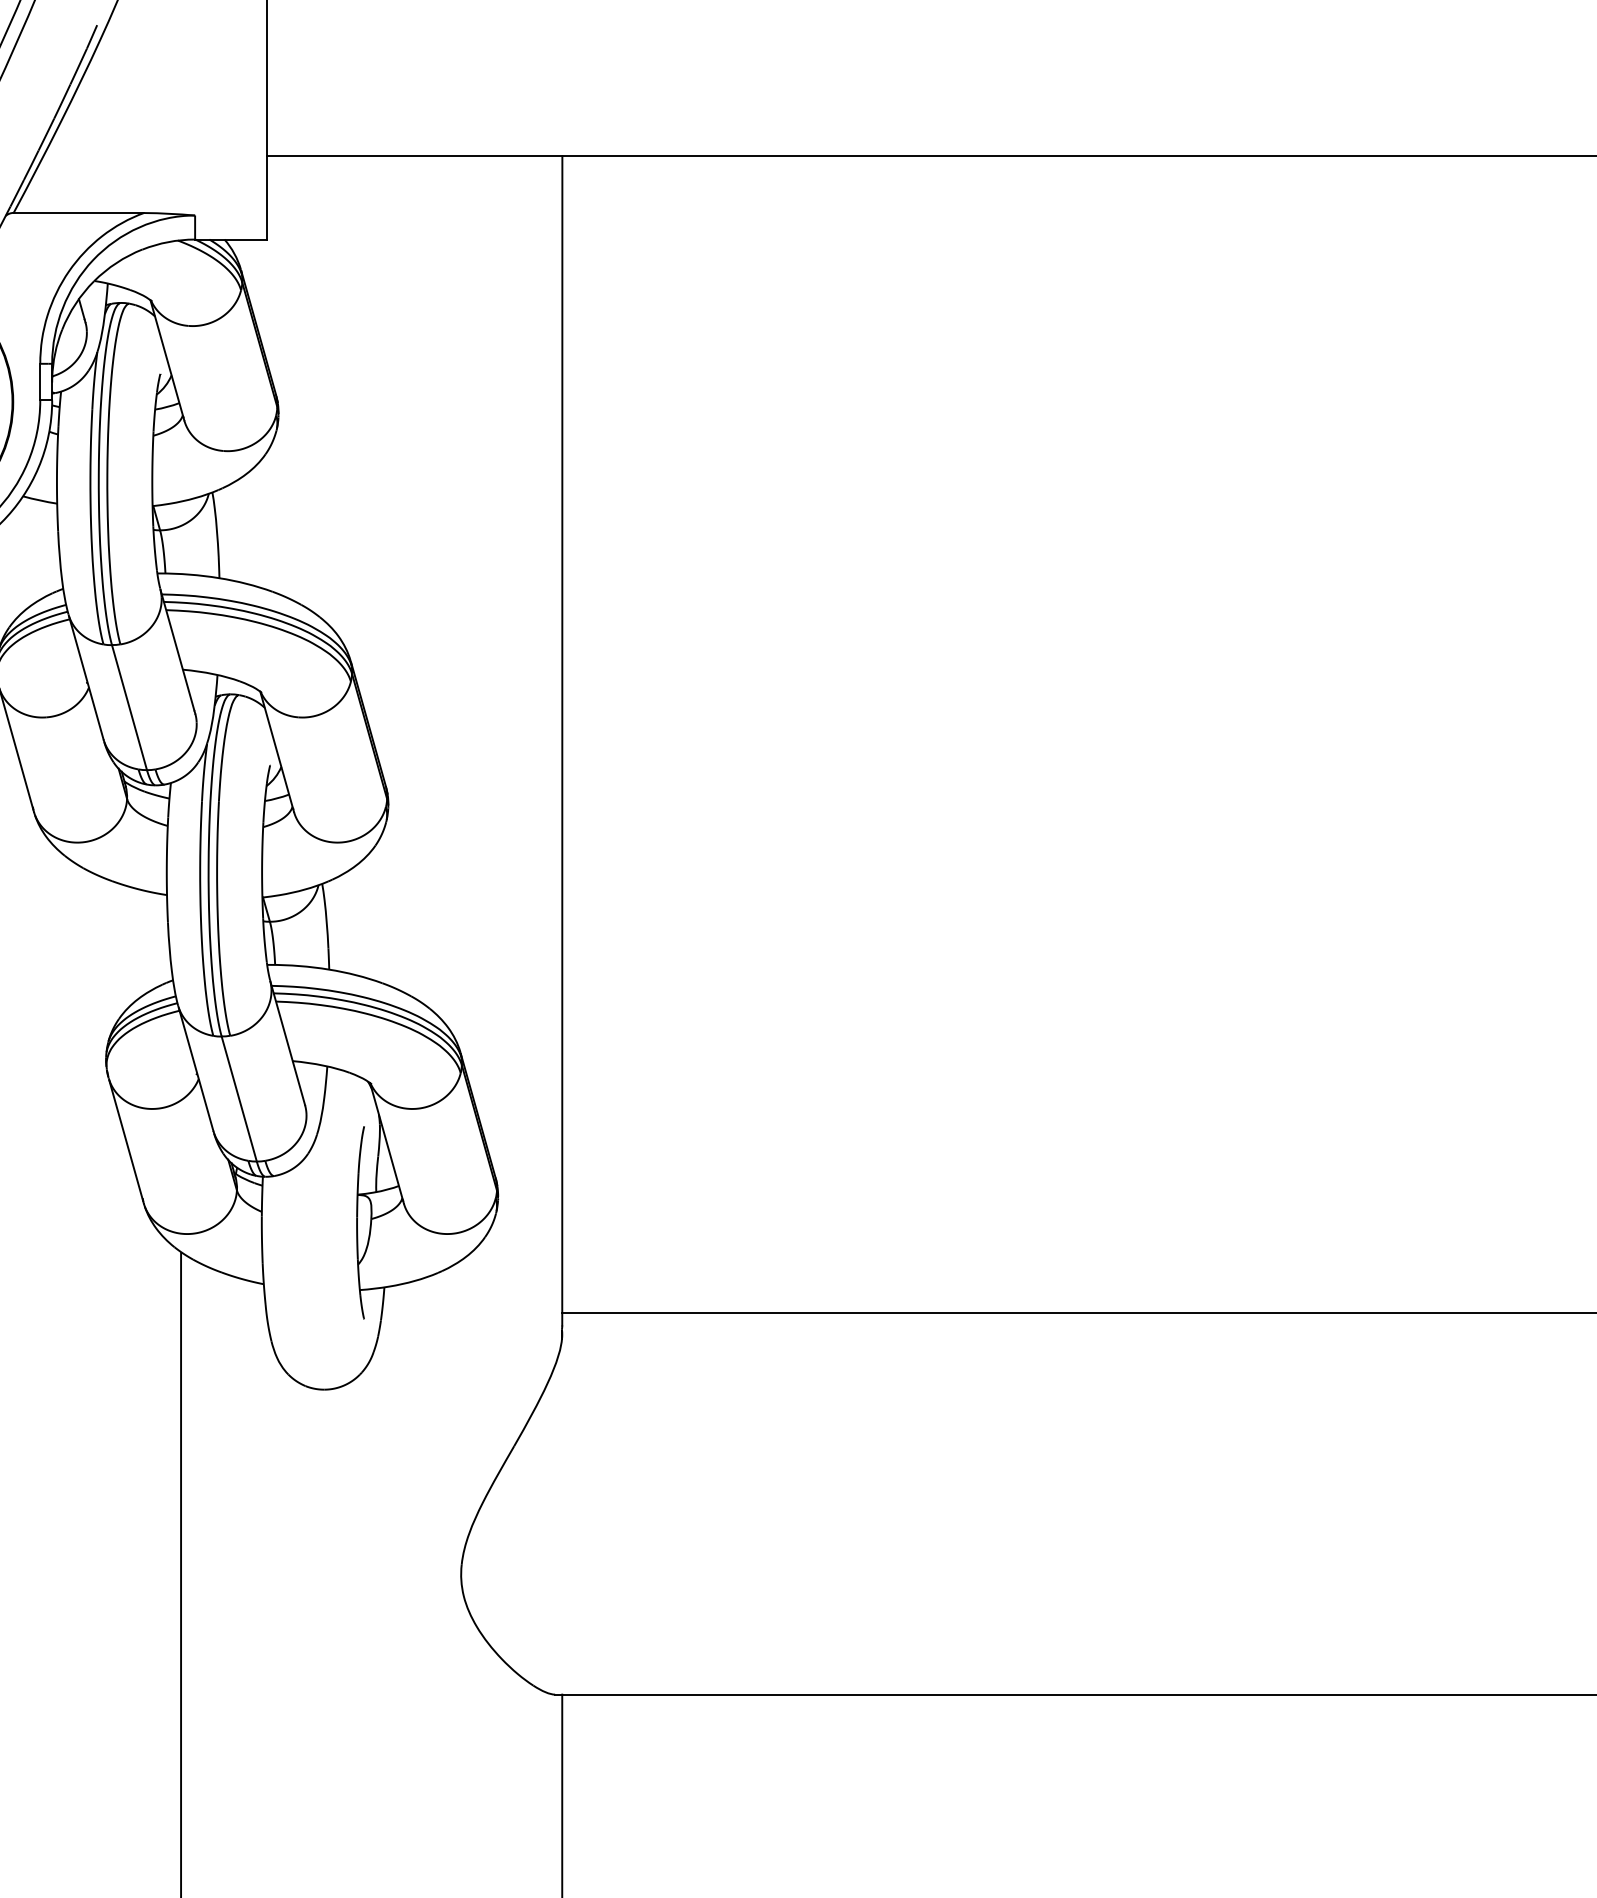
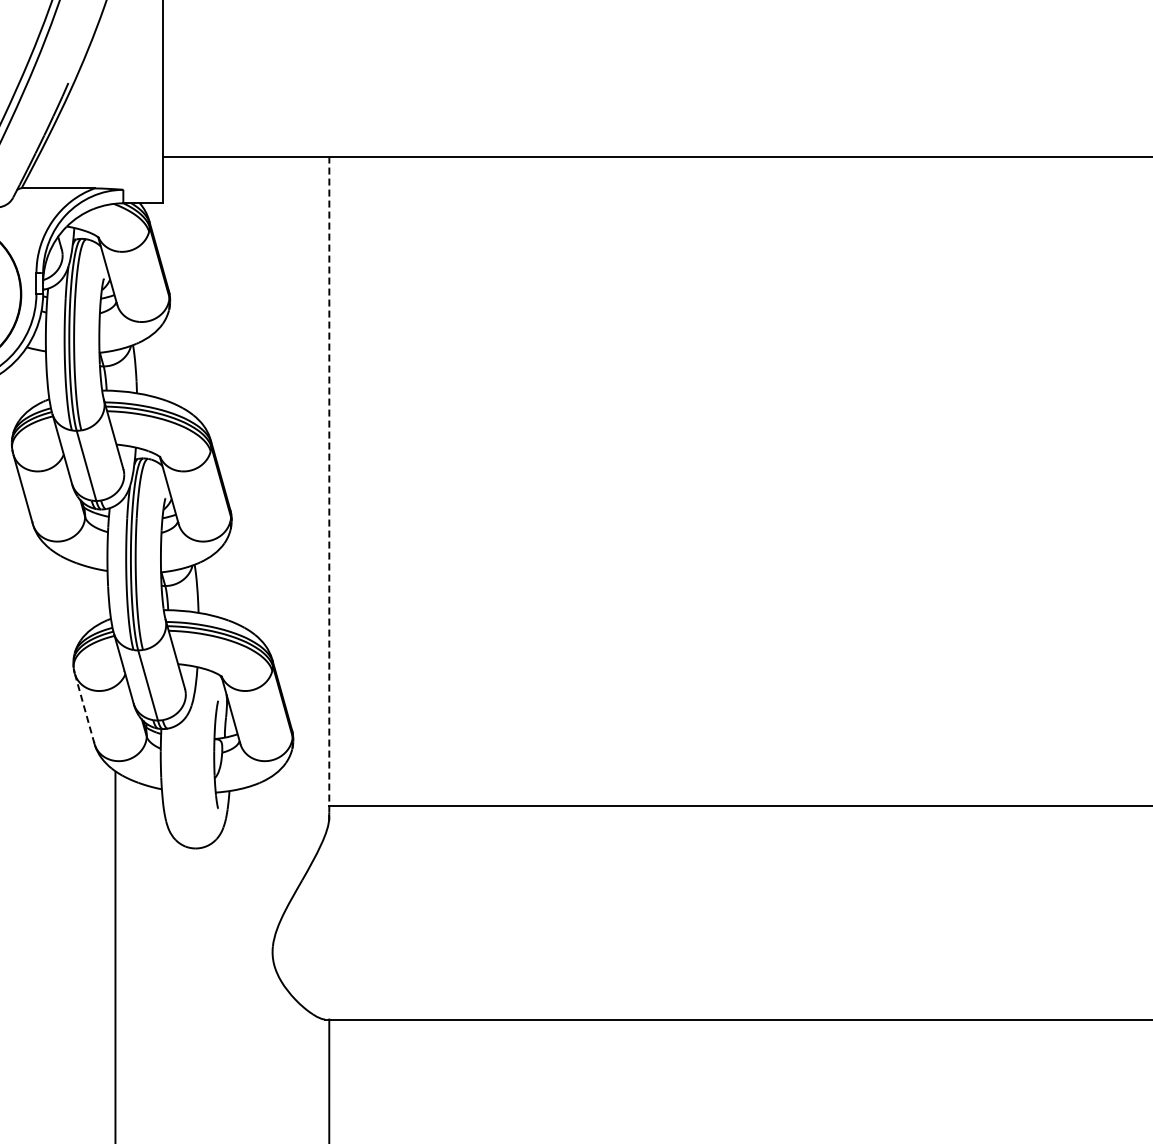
line: (562, 740) -> (329, 484), solid -> dashed
line: (125, 1141) -> (84, 709), solid -> dashed

